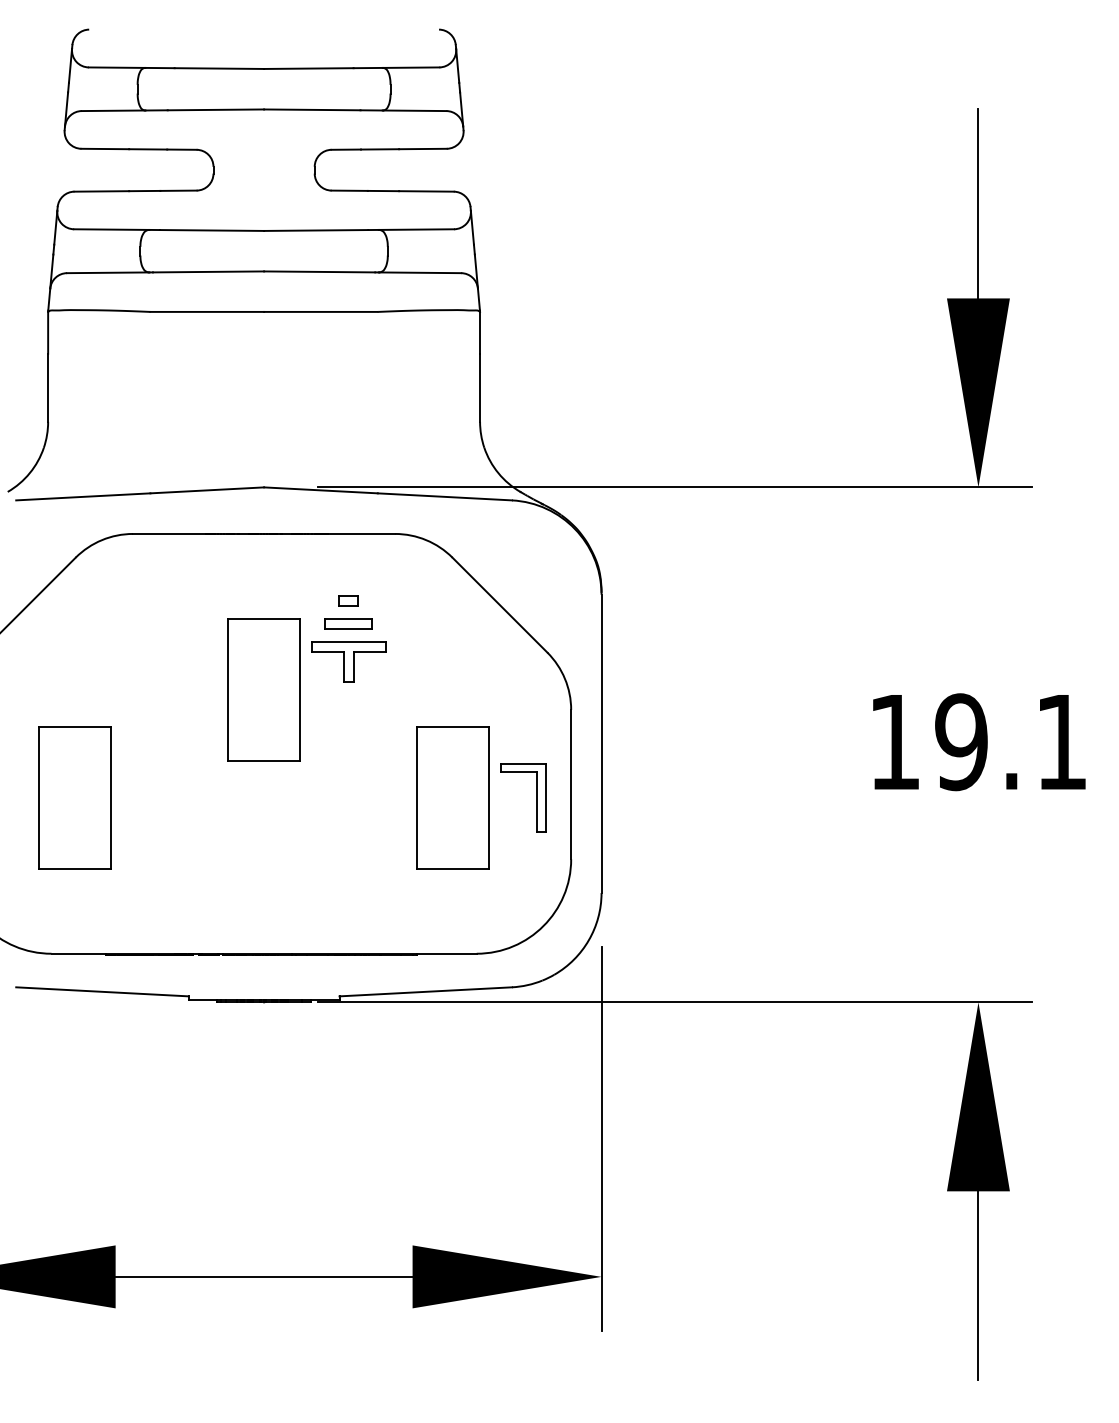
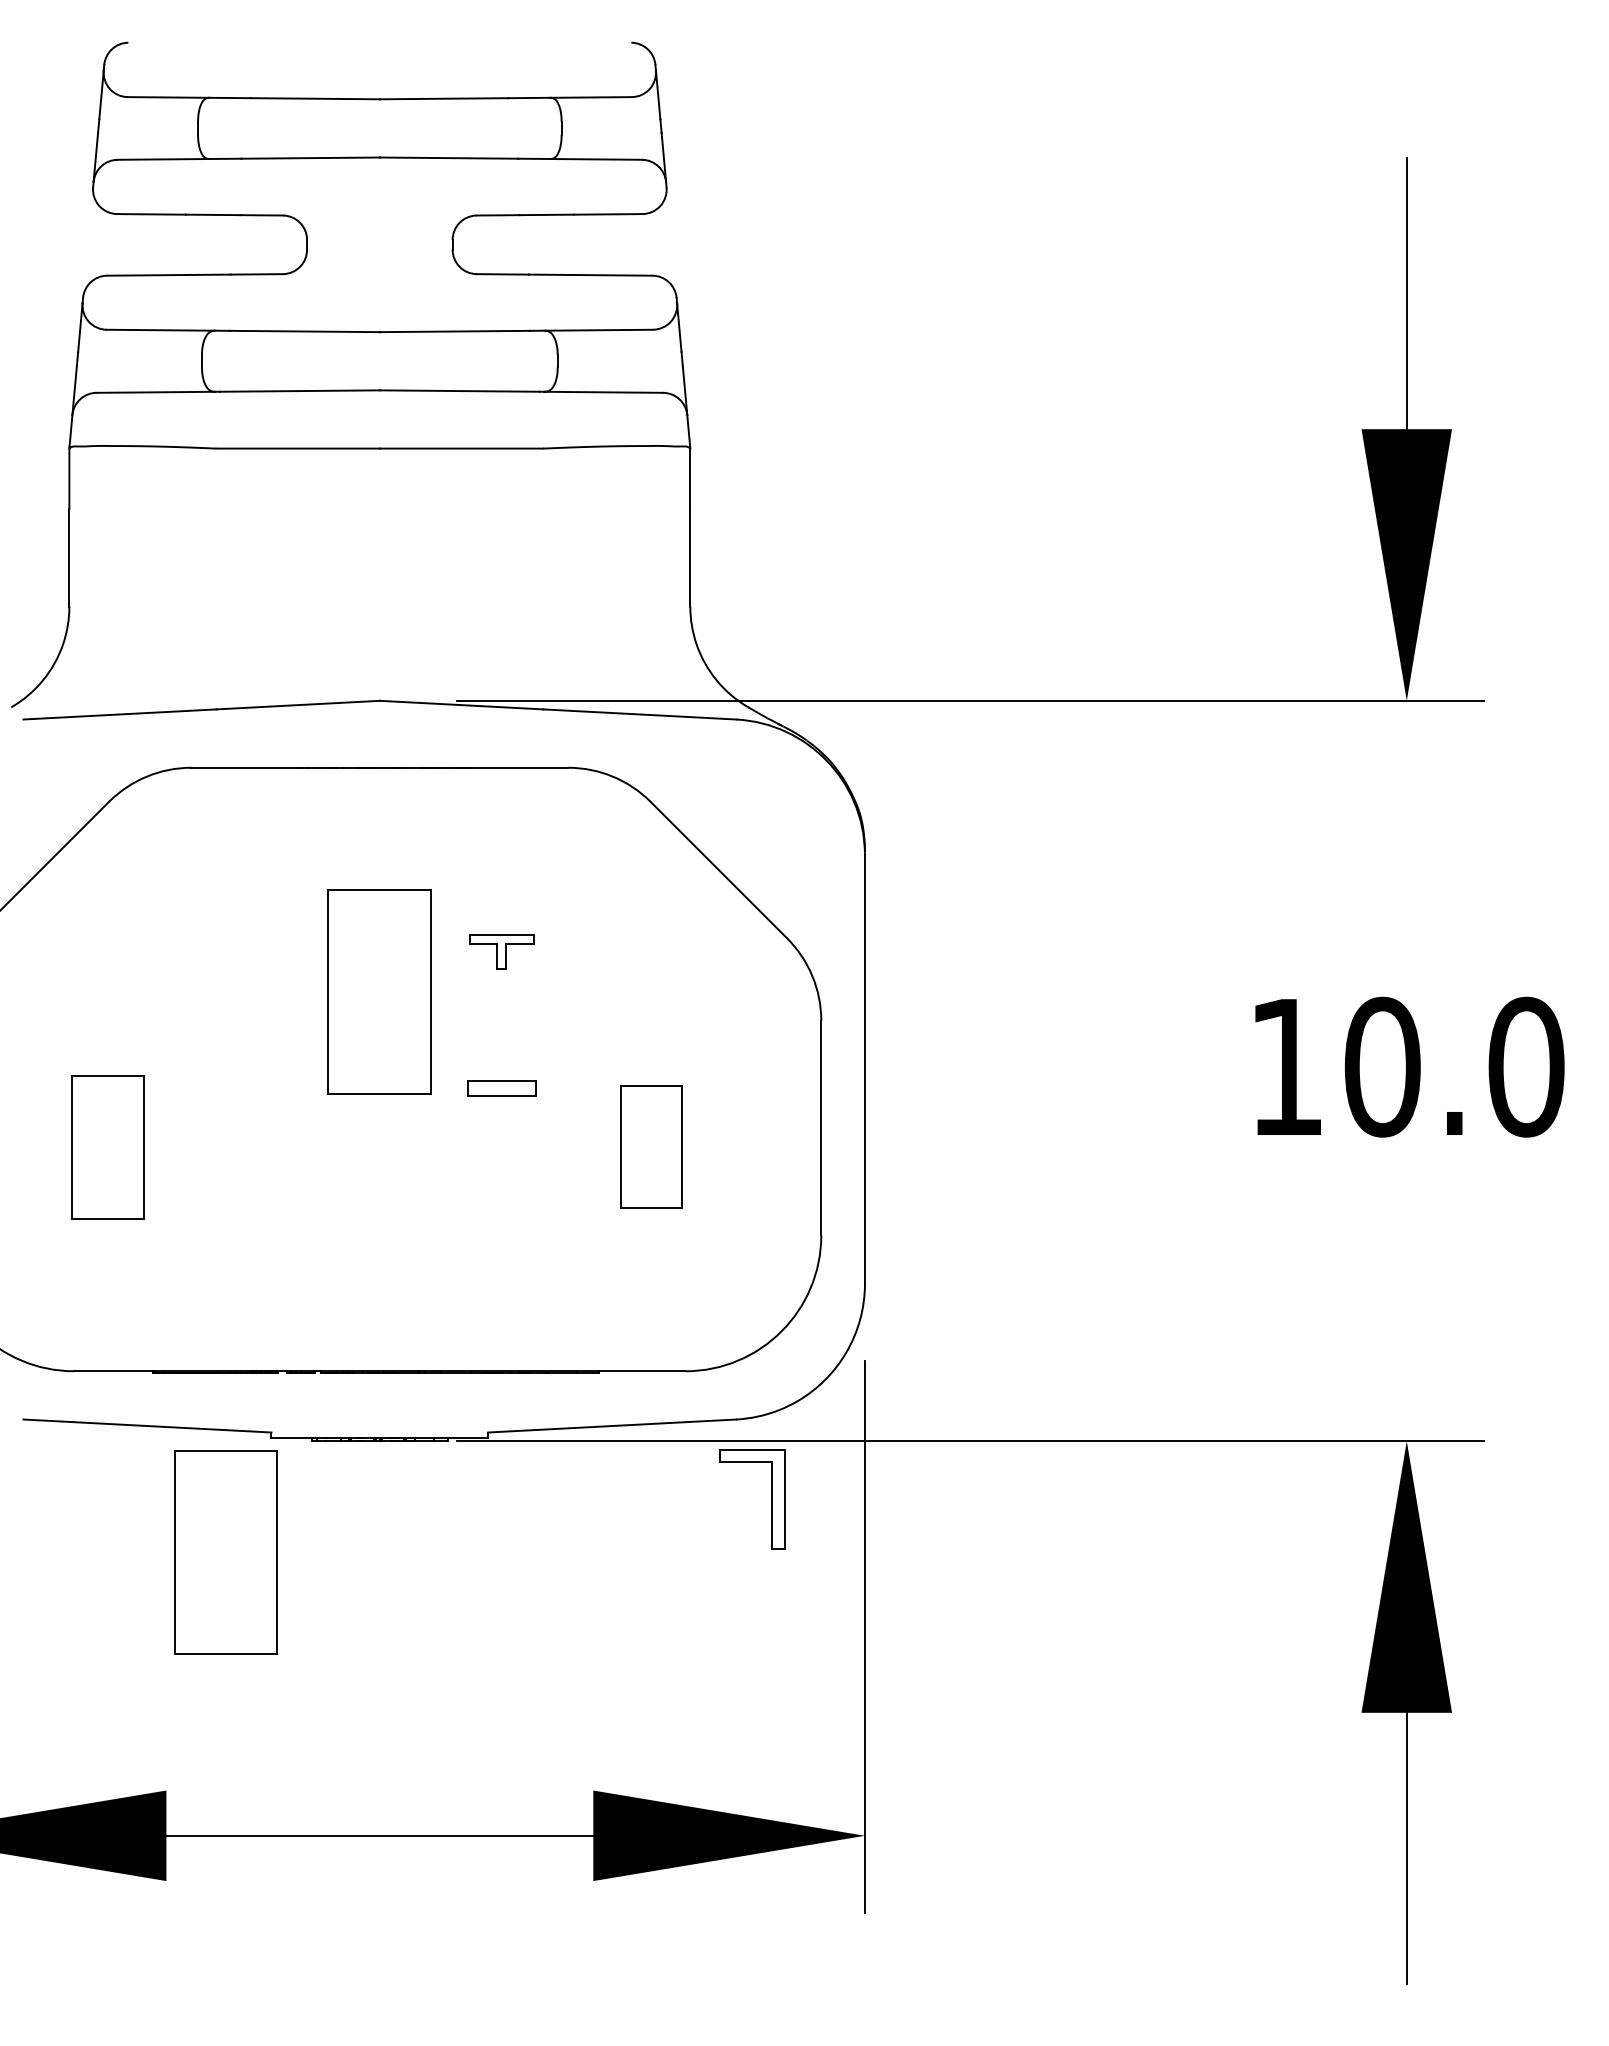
part: (348, 600) -> (501, 863), removed
part: (348, 623) -> (501, 1087), moved
part: (348, 661) -> (501, 951), size x0.6
text: (1011, 742) -> (1454, 1067), 19.1 -> 10.0
part: (74, 797) -> (107, 1146), size x0.7
part: (452, 797) -> (650, 1146), size x0.6
part: (536, 797) -> (771, 1498), moved
part: (156, 1079) -> (225, 1552), added

